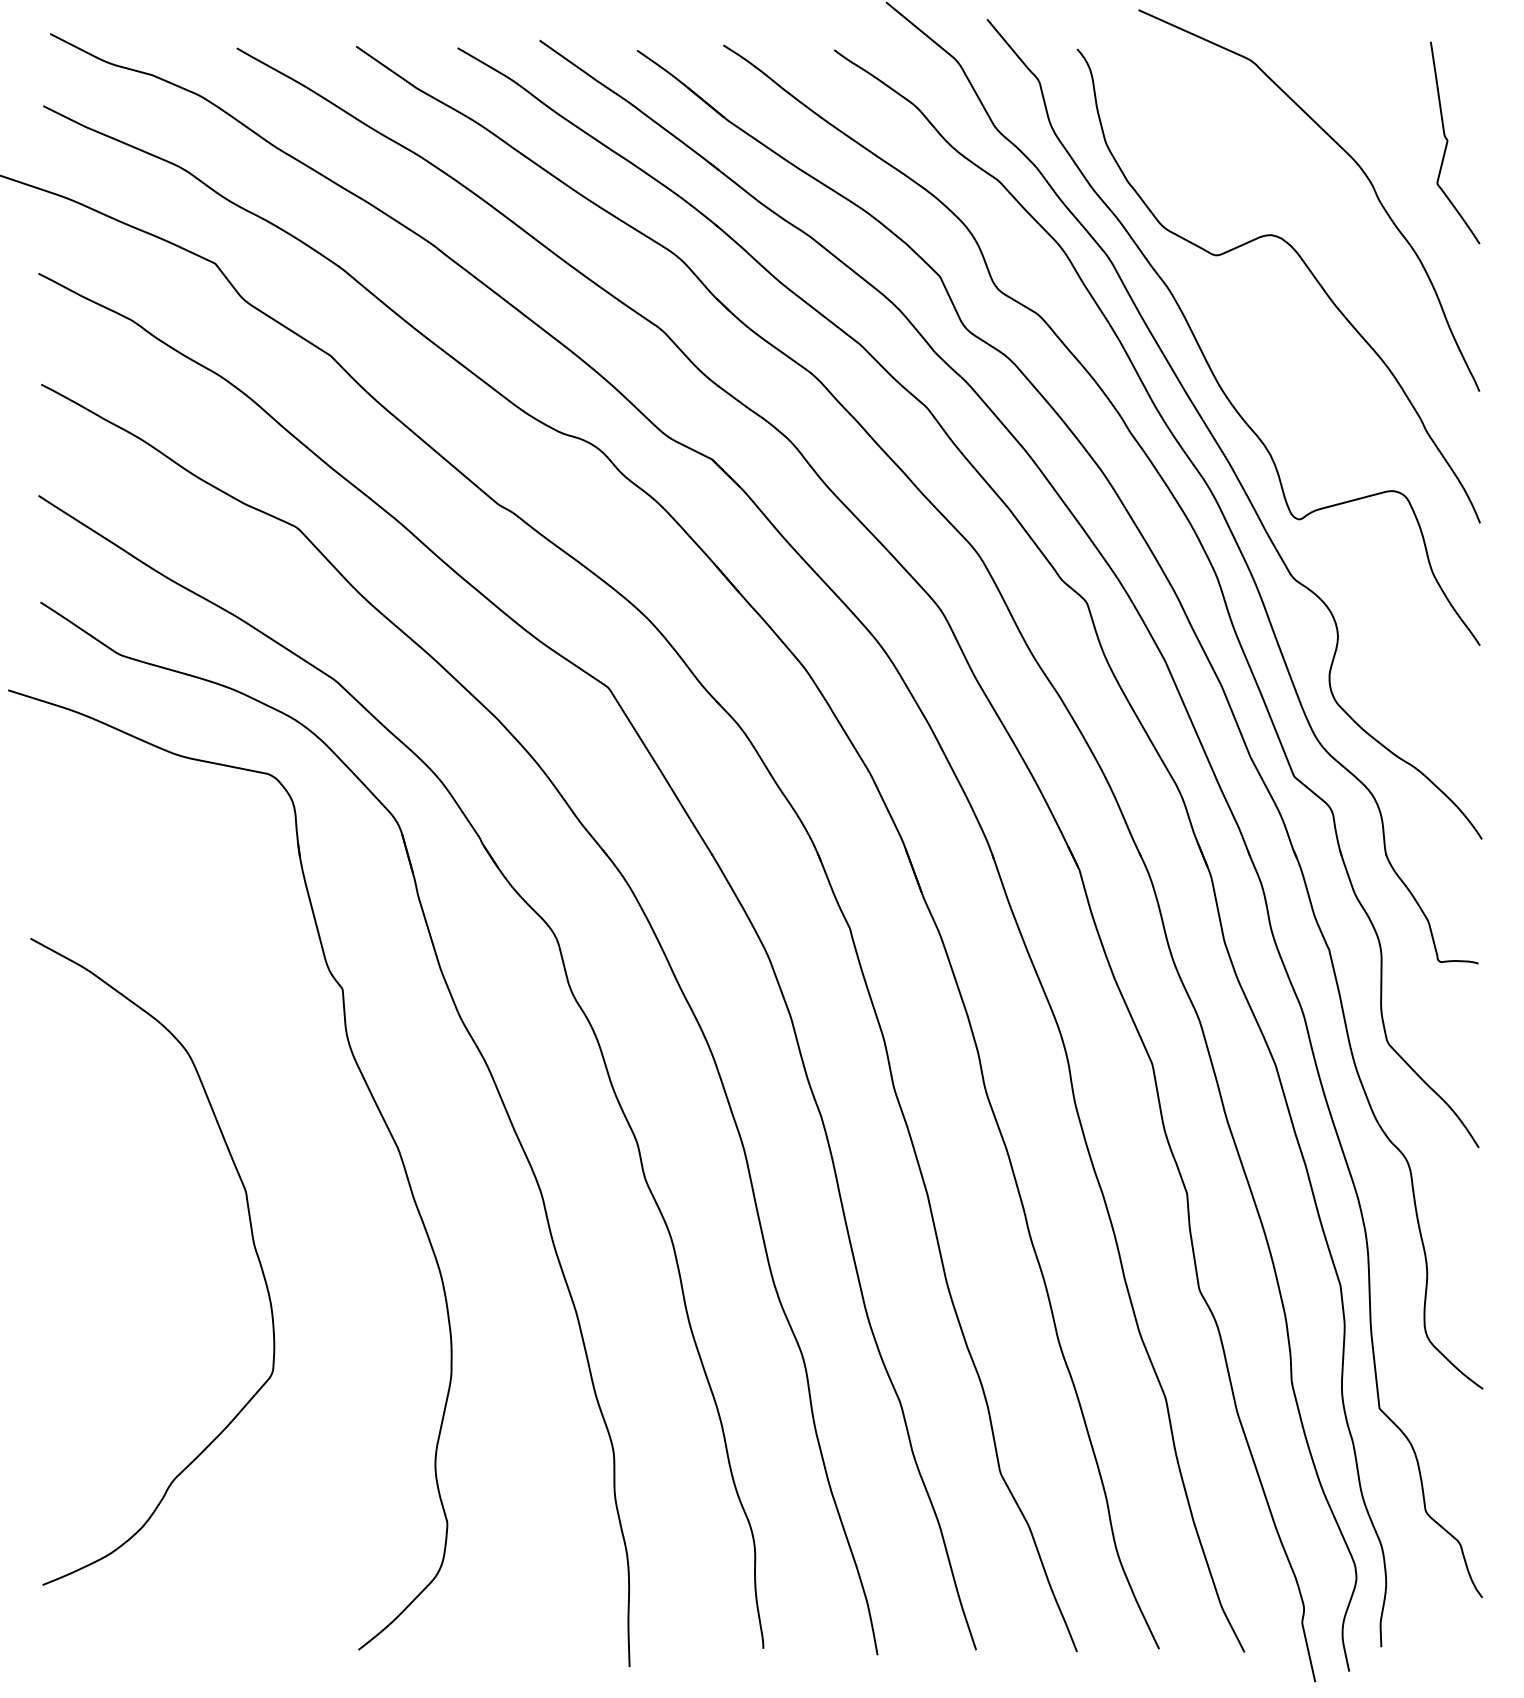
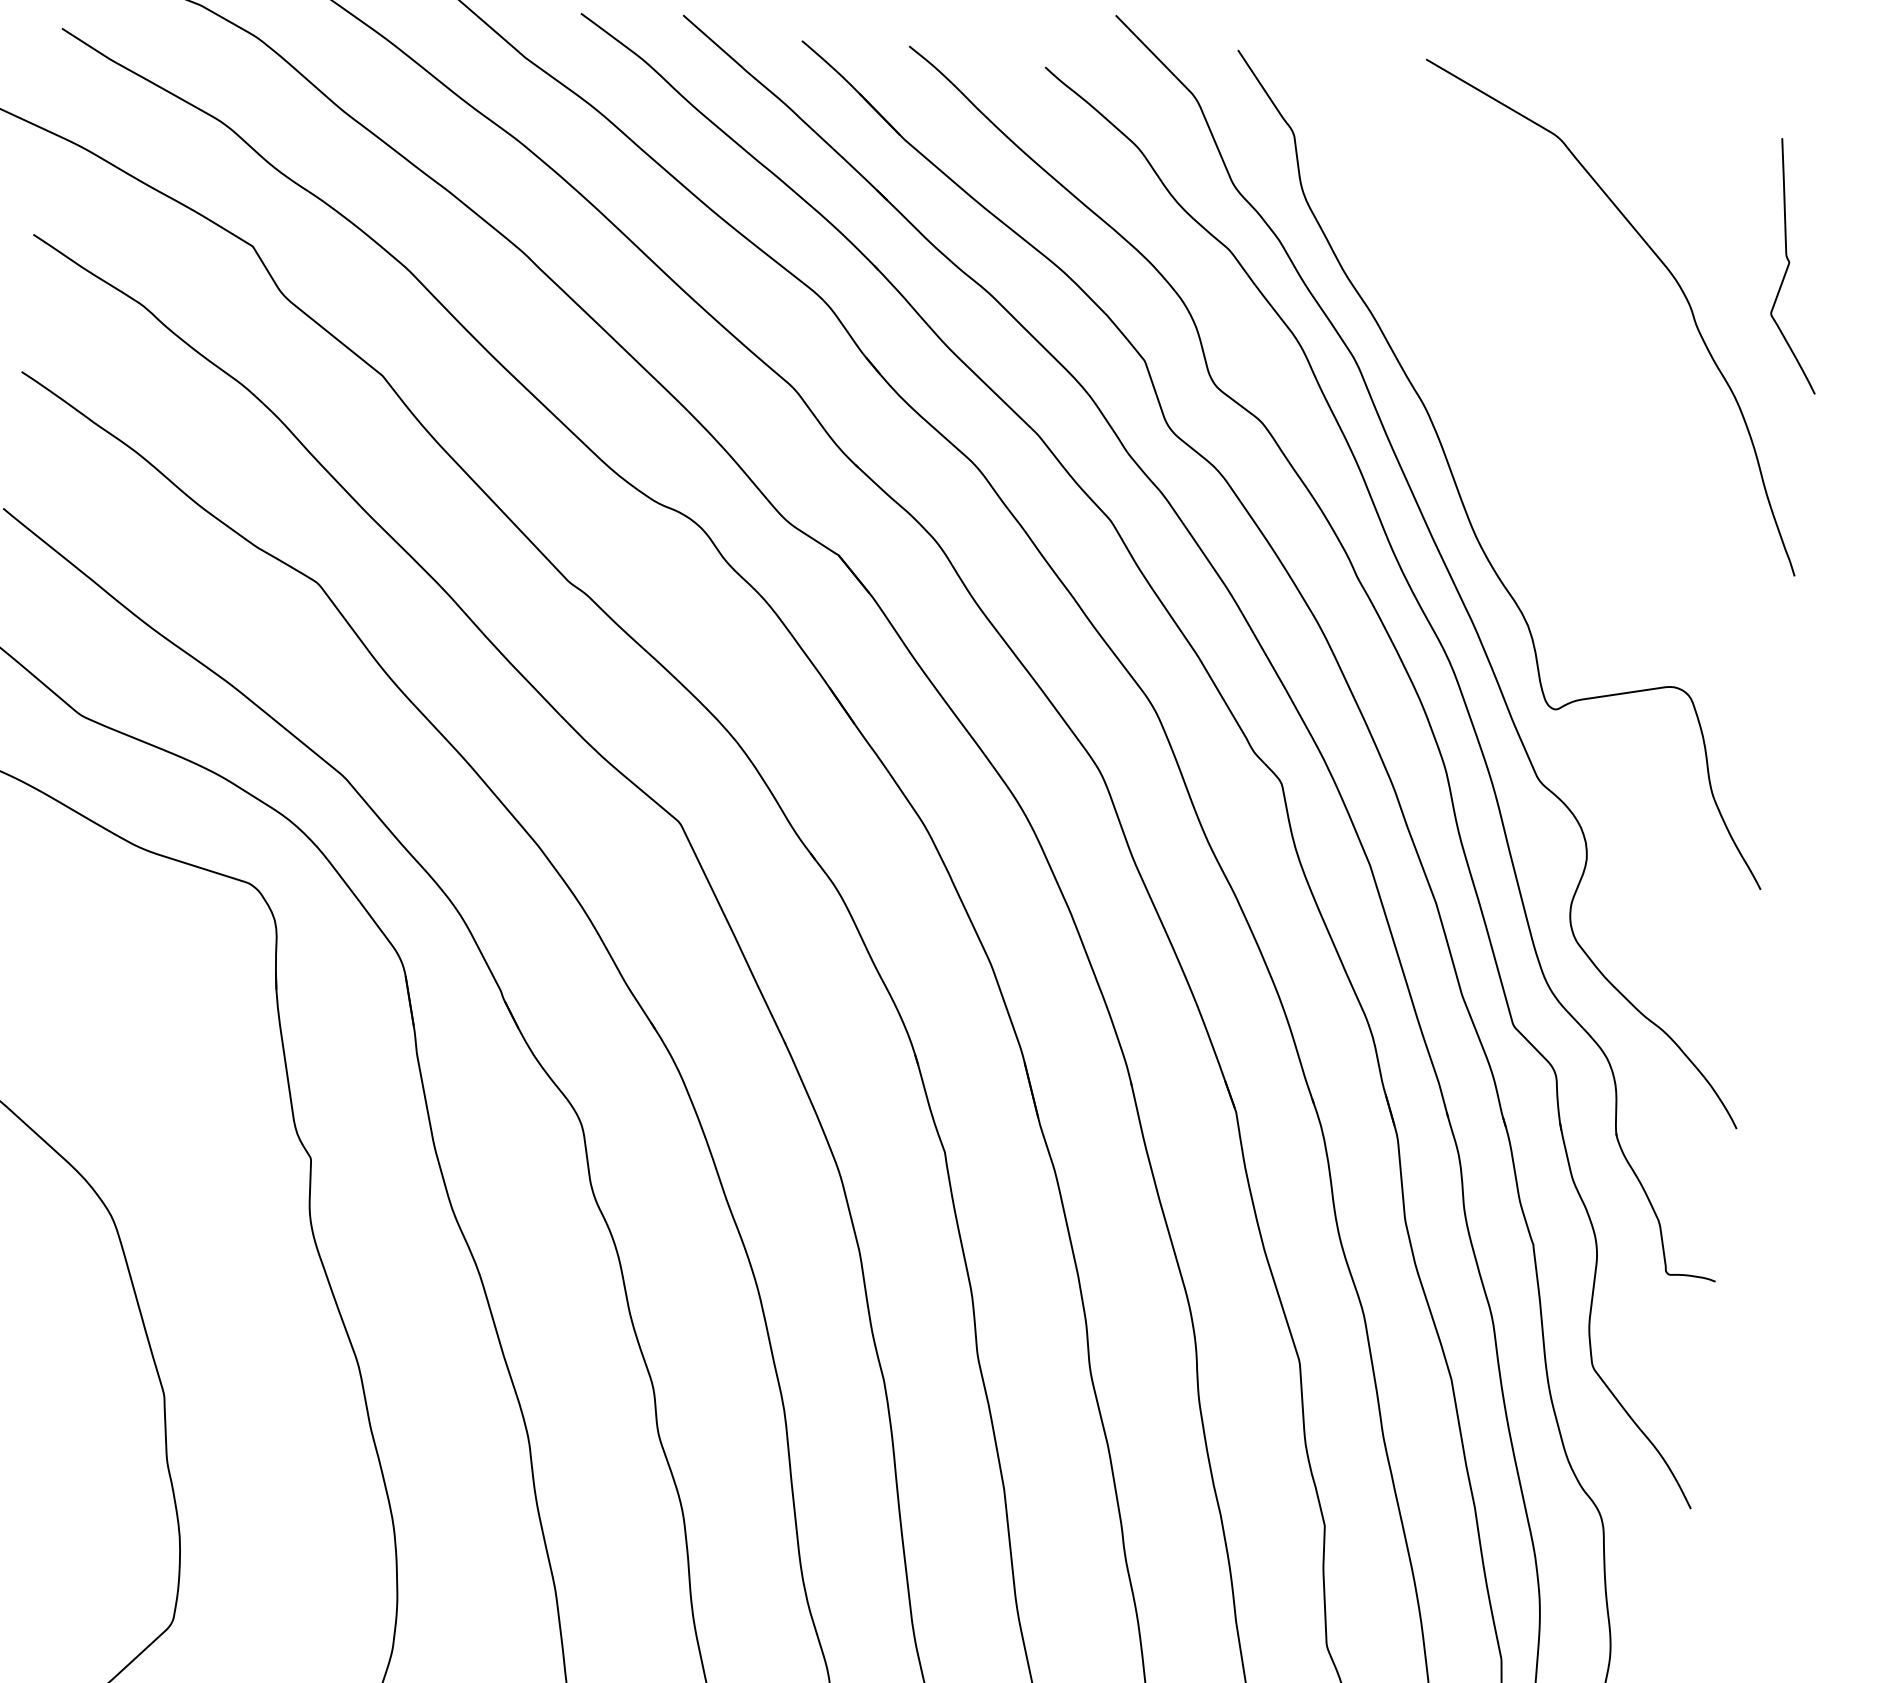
curve: (1305, 266) -> (1597, 398), removed

